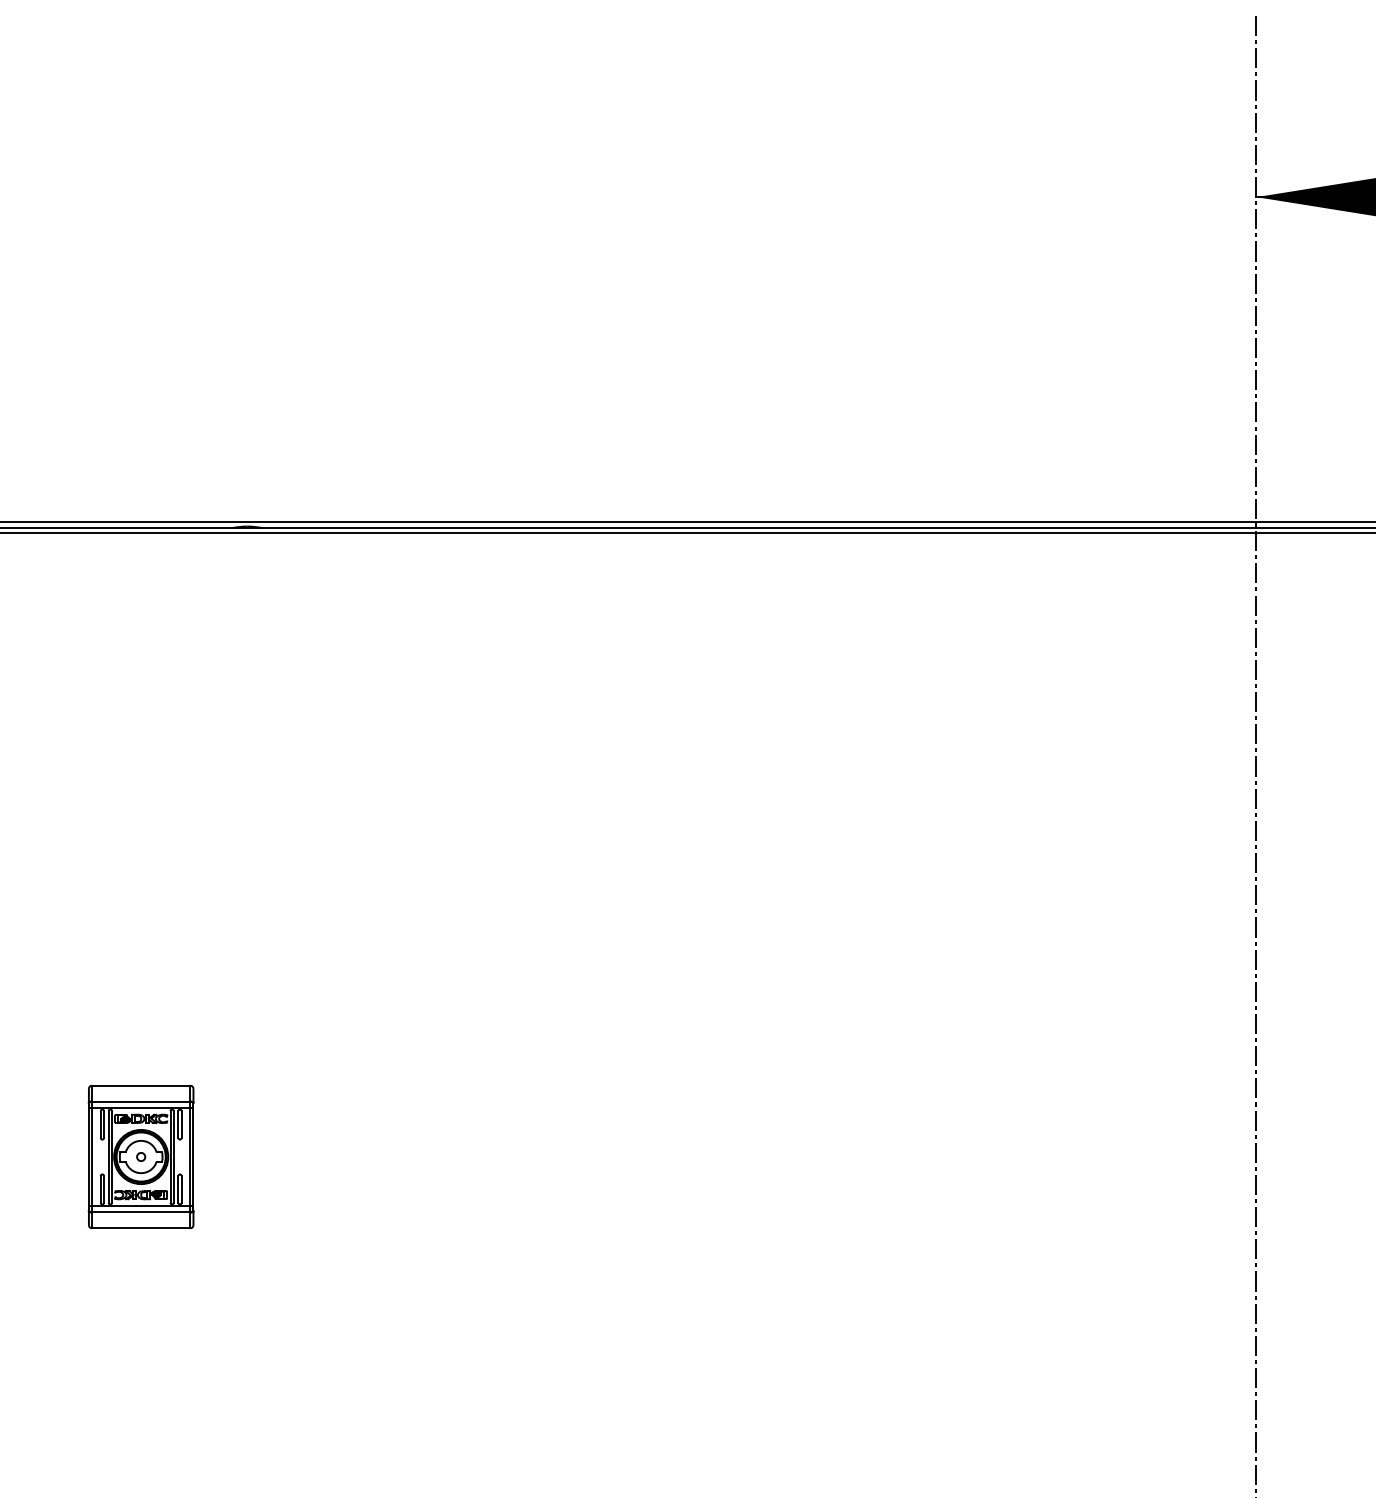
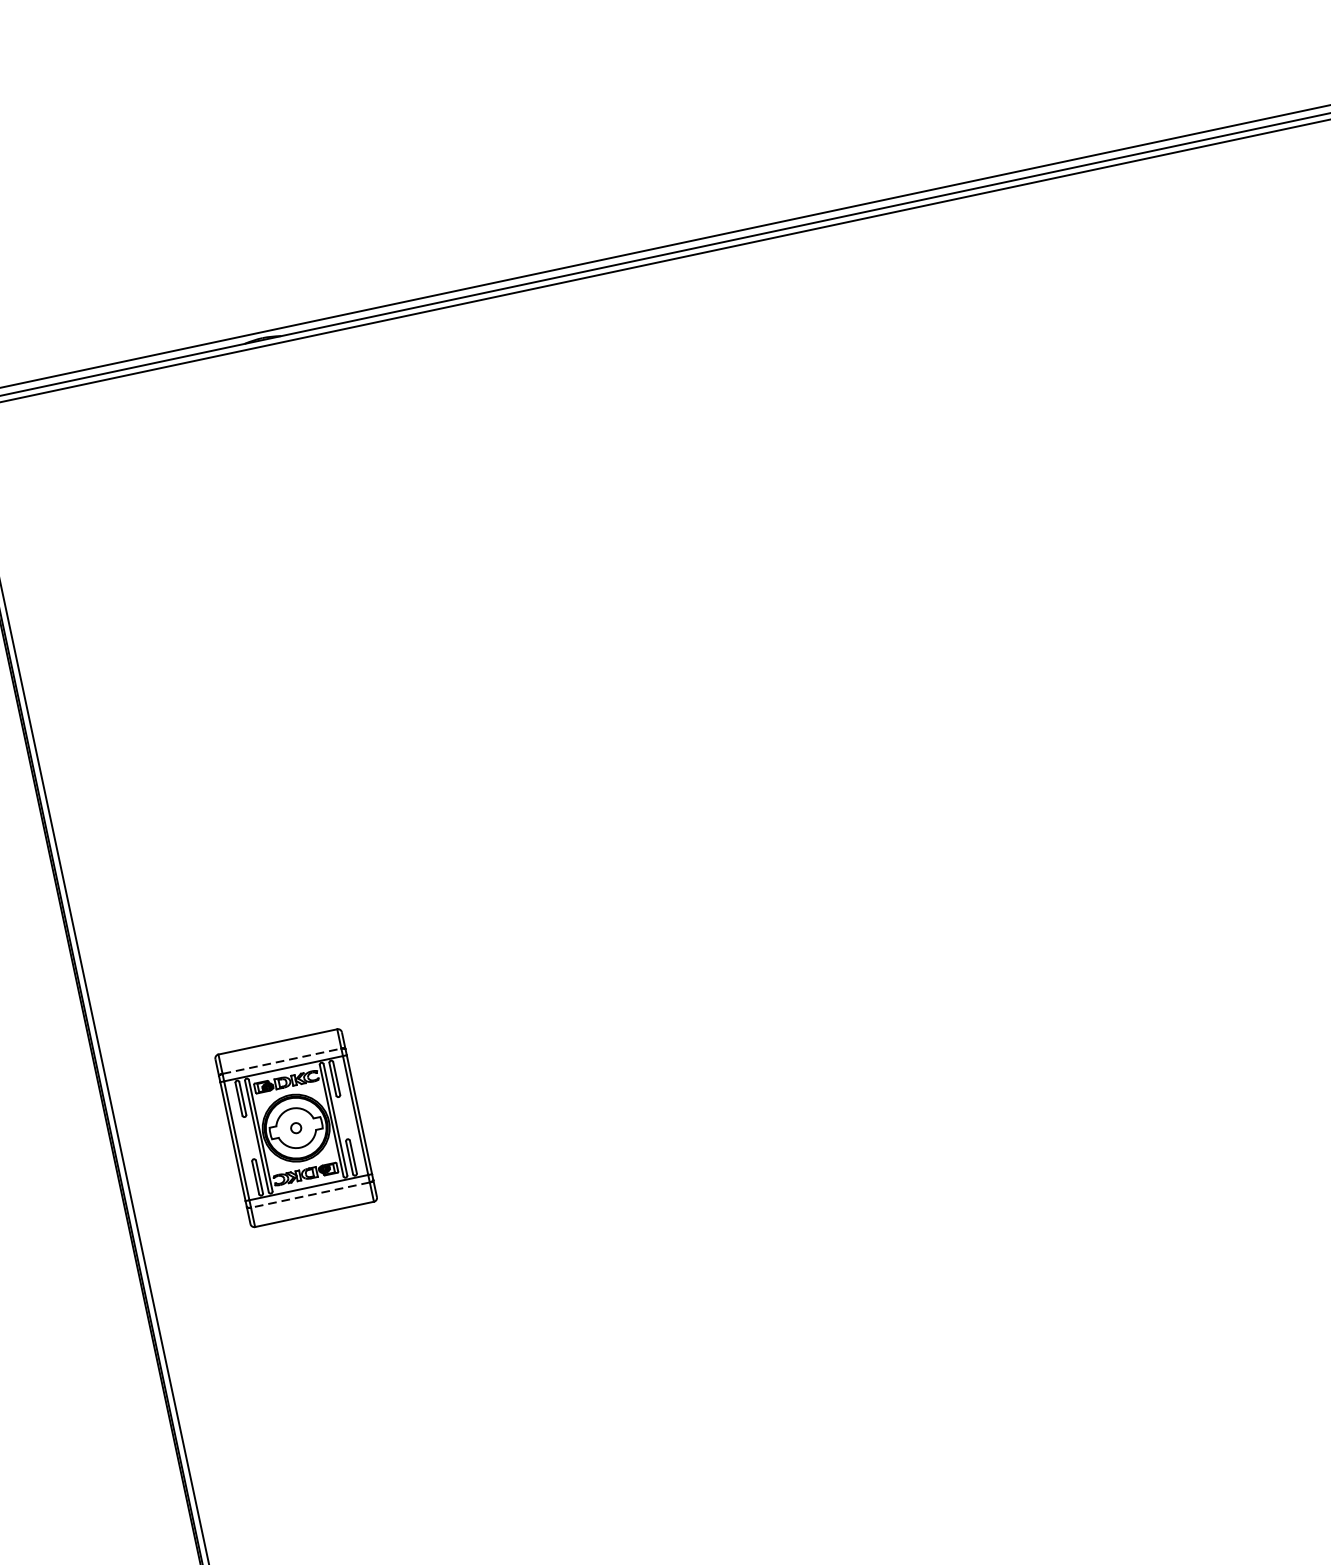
line: (141, 1101) -> (282, 1060), solid -> dashed
line: (140, 1212) -> (309, 1195), solid -> dashed

